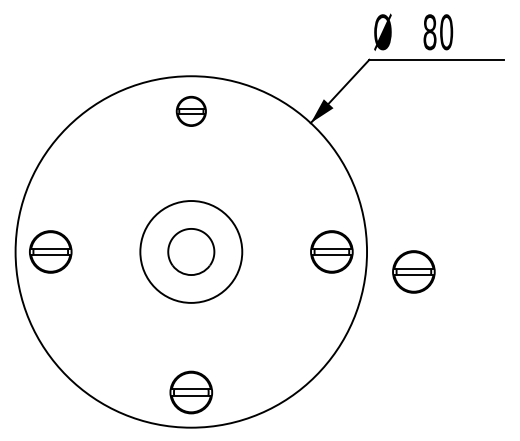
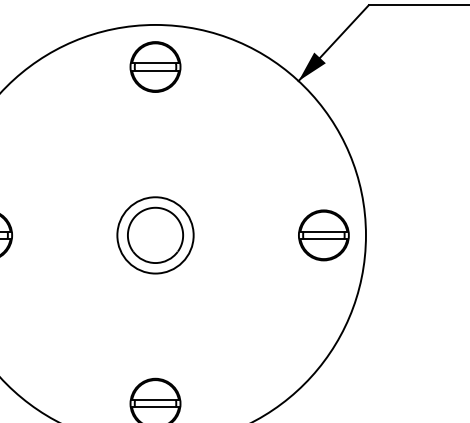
part: (191, 111) -> (155, 67), size x1.43
circle: (191, 251) -> (155, 234), size x0.62
part: (413, 271) -> (421, 258), removed

